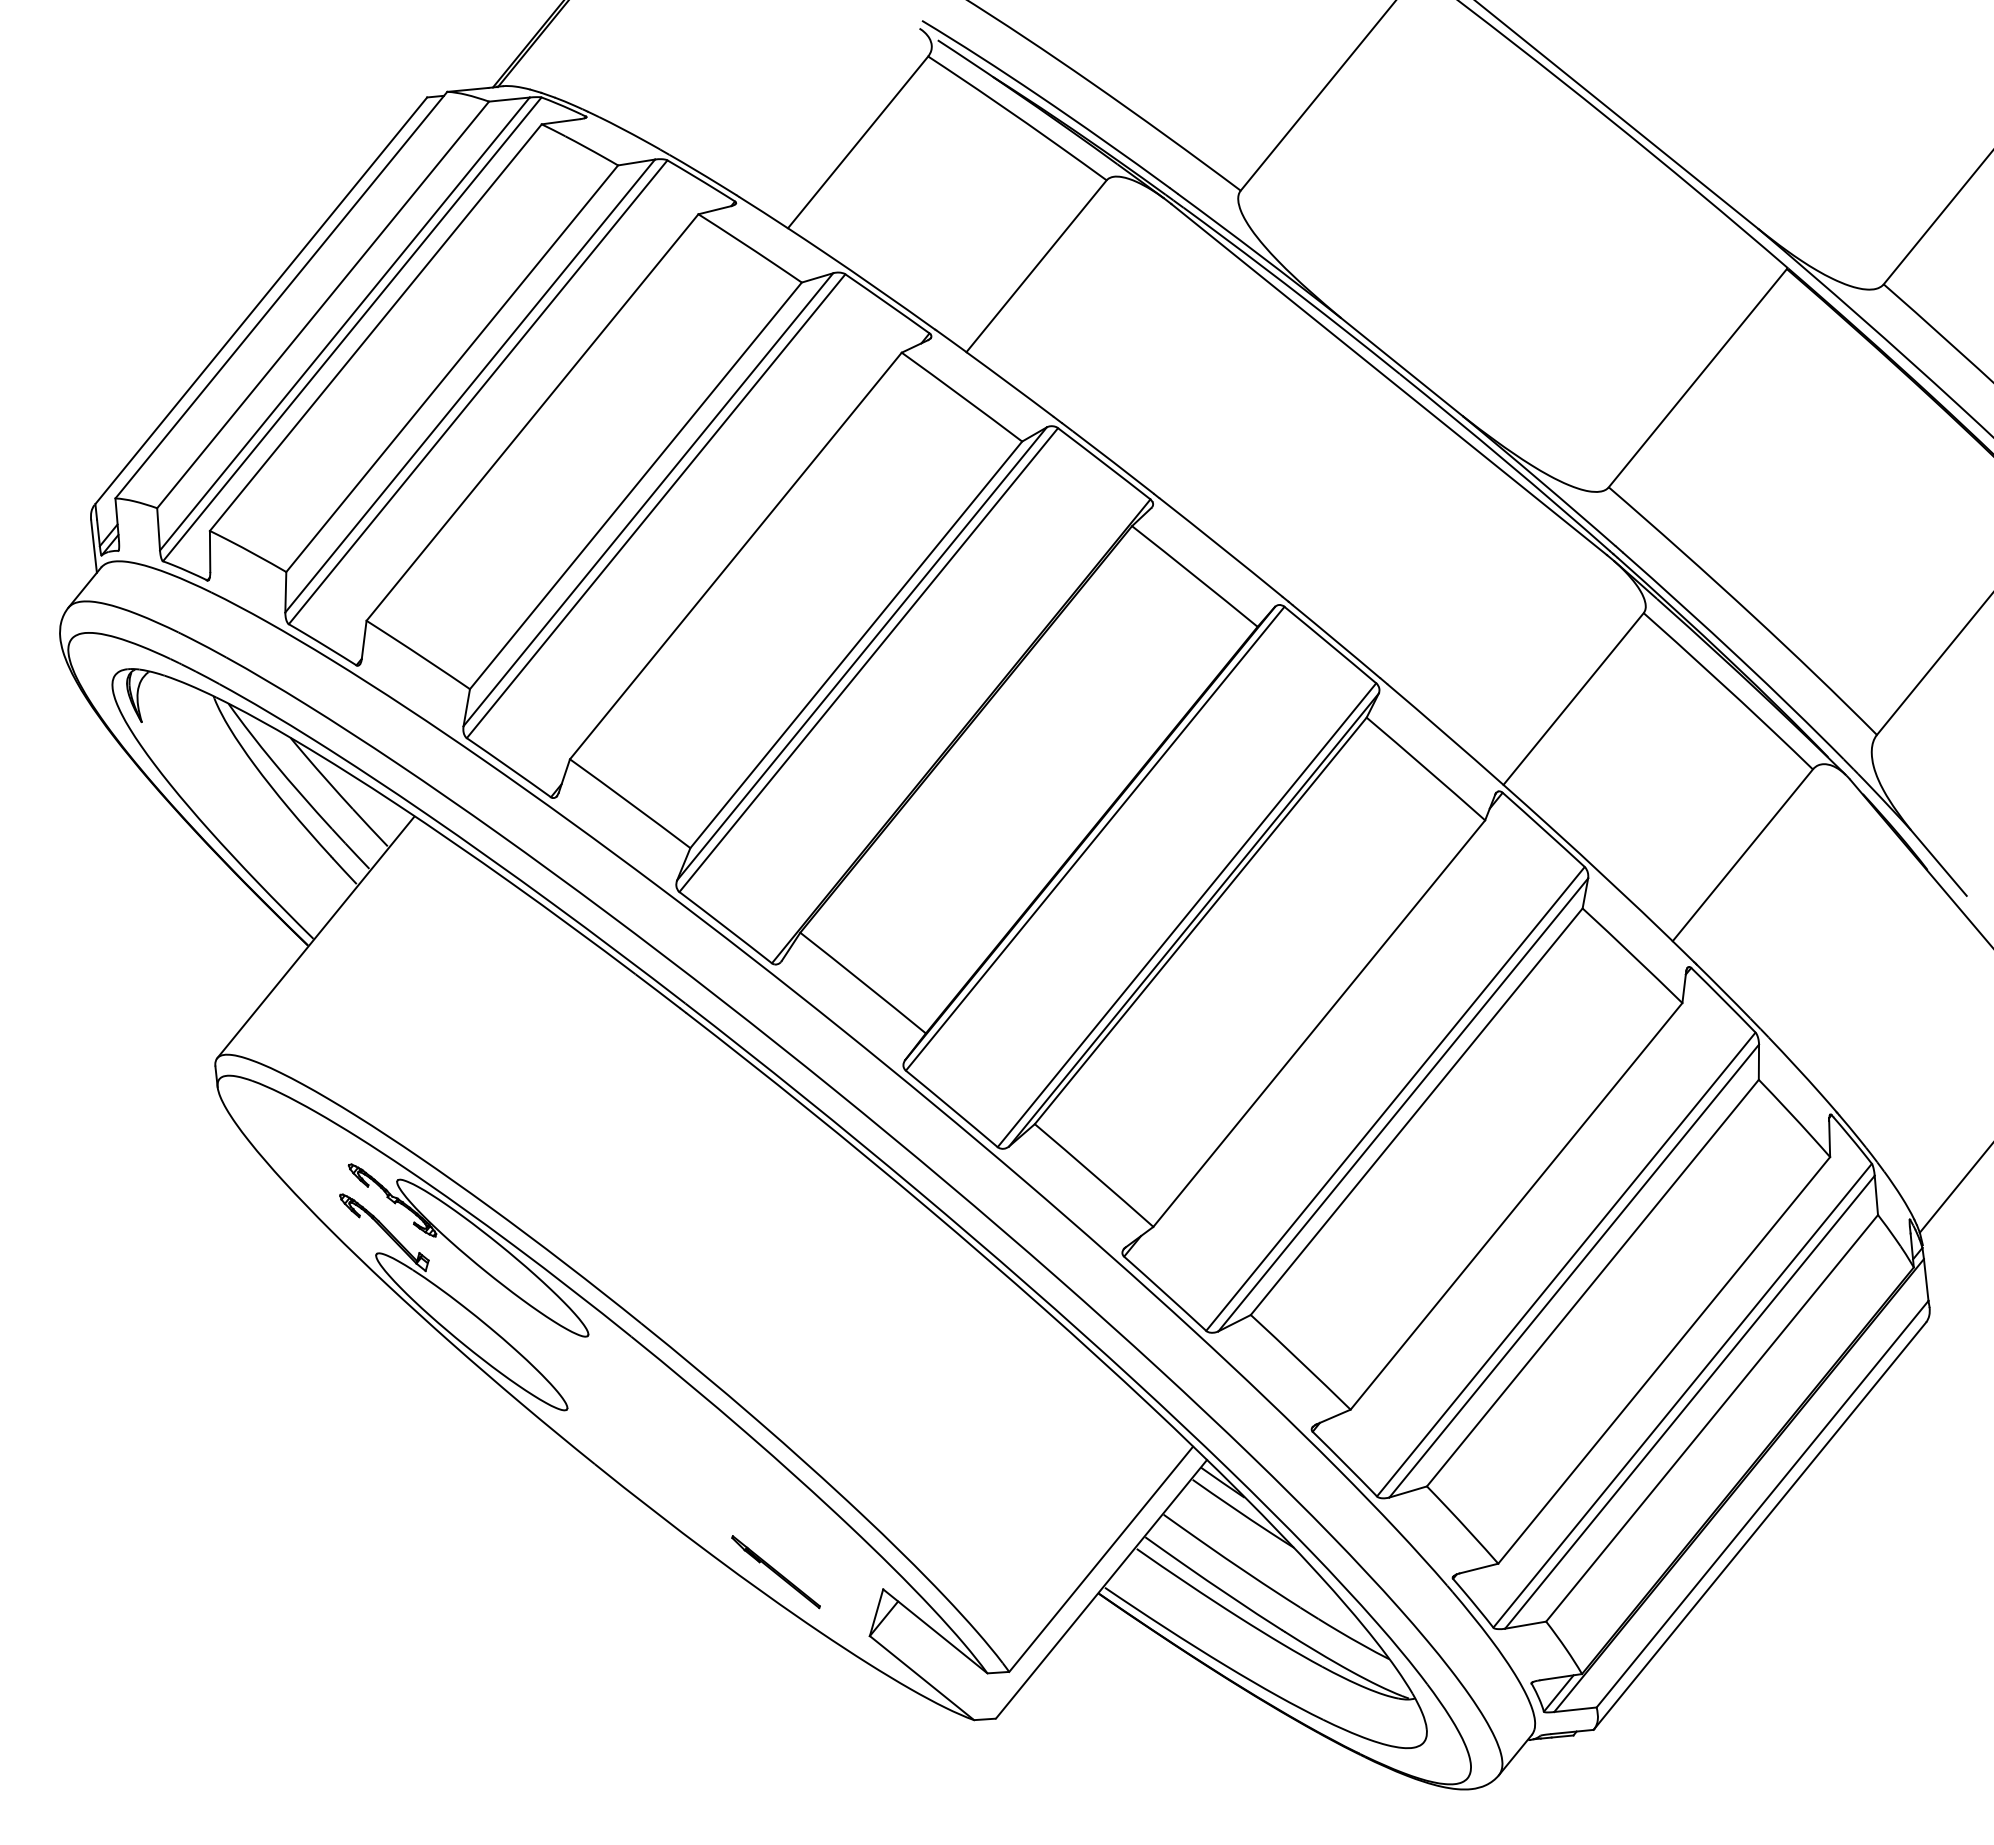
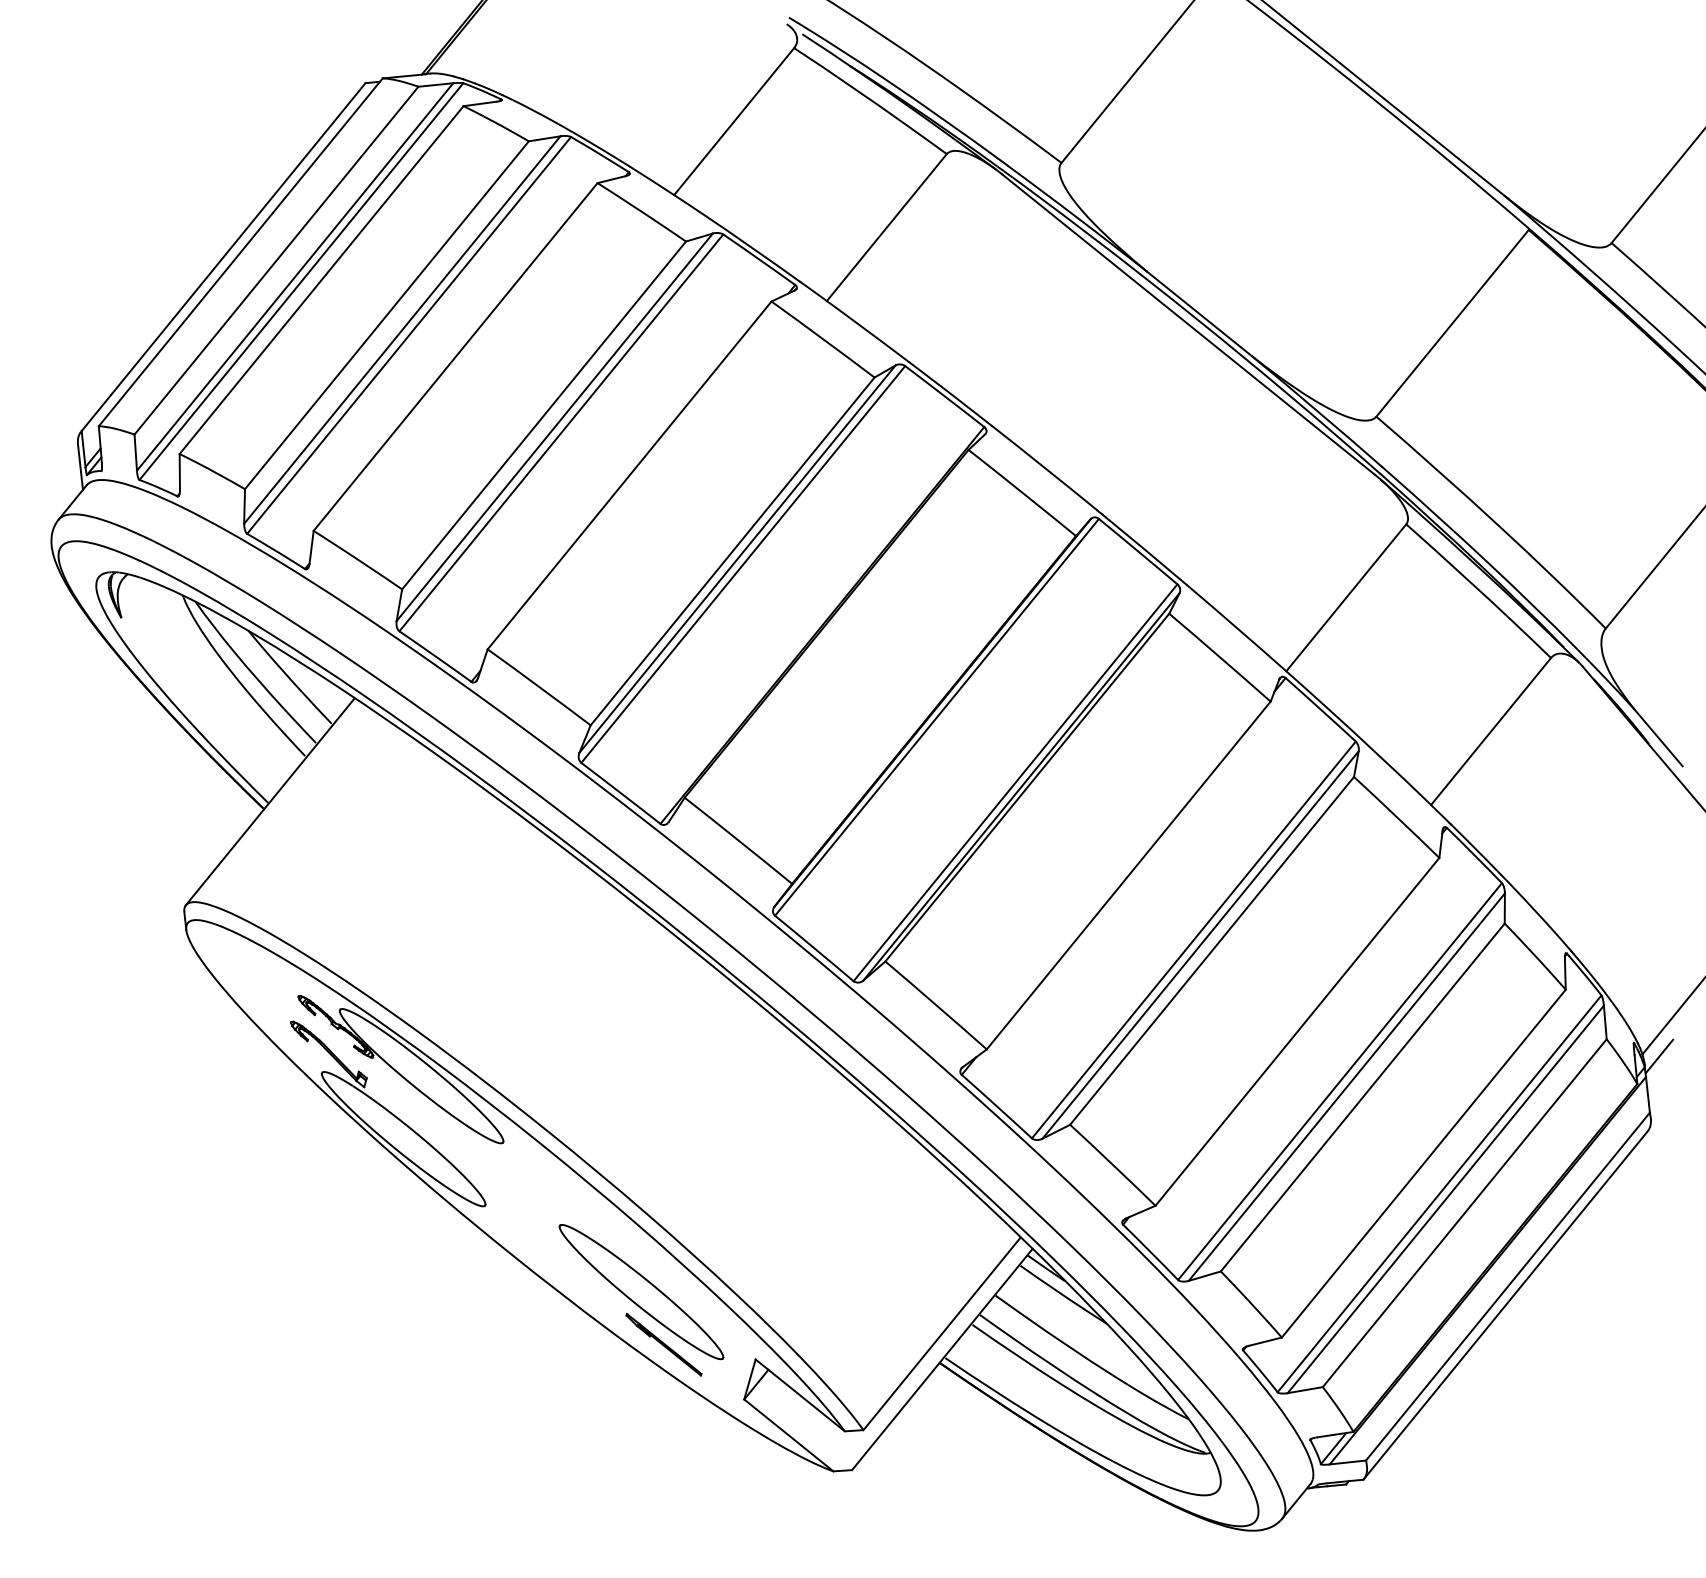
line: (1939, 1234) -> (1659, 1055), added
part: (749, 1510) -> (641, 1292), added

